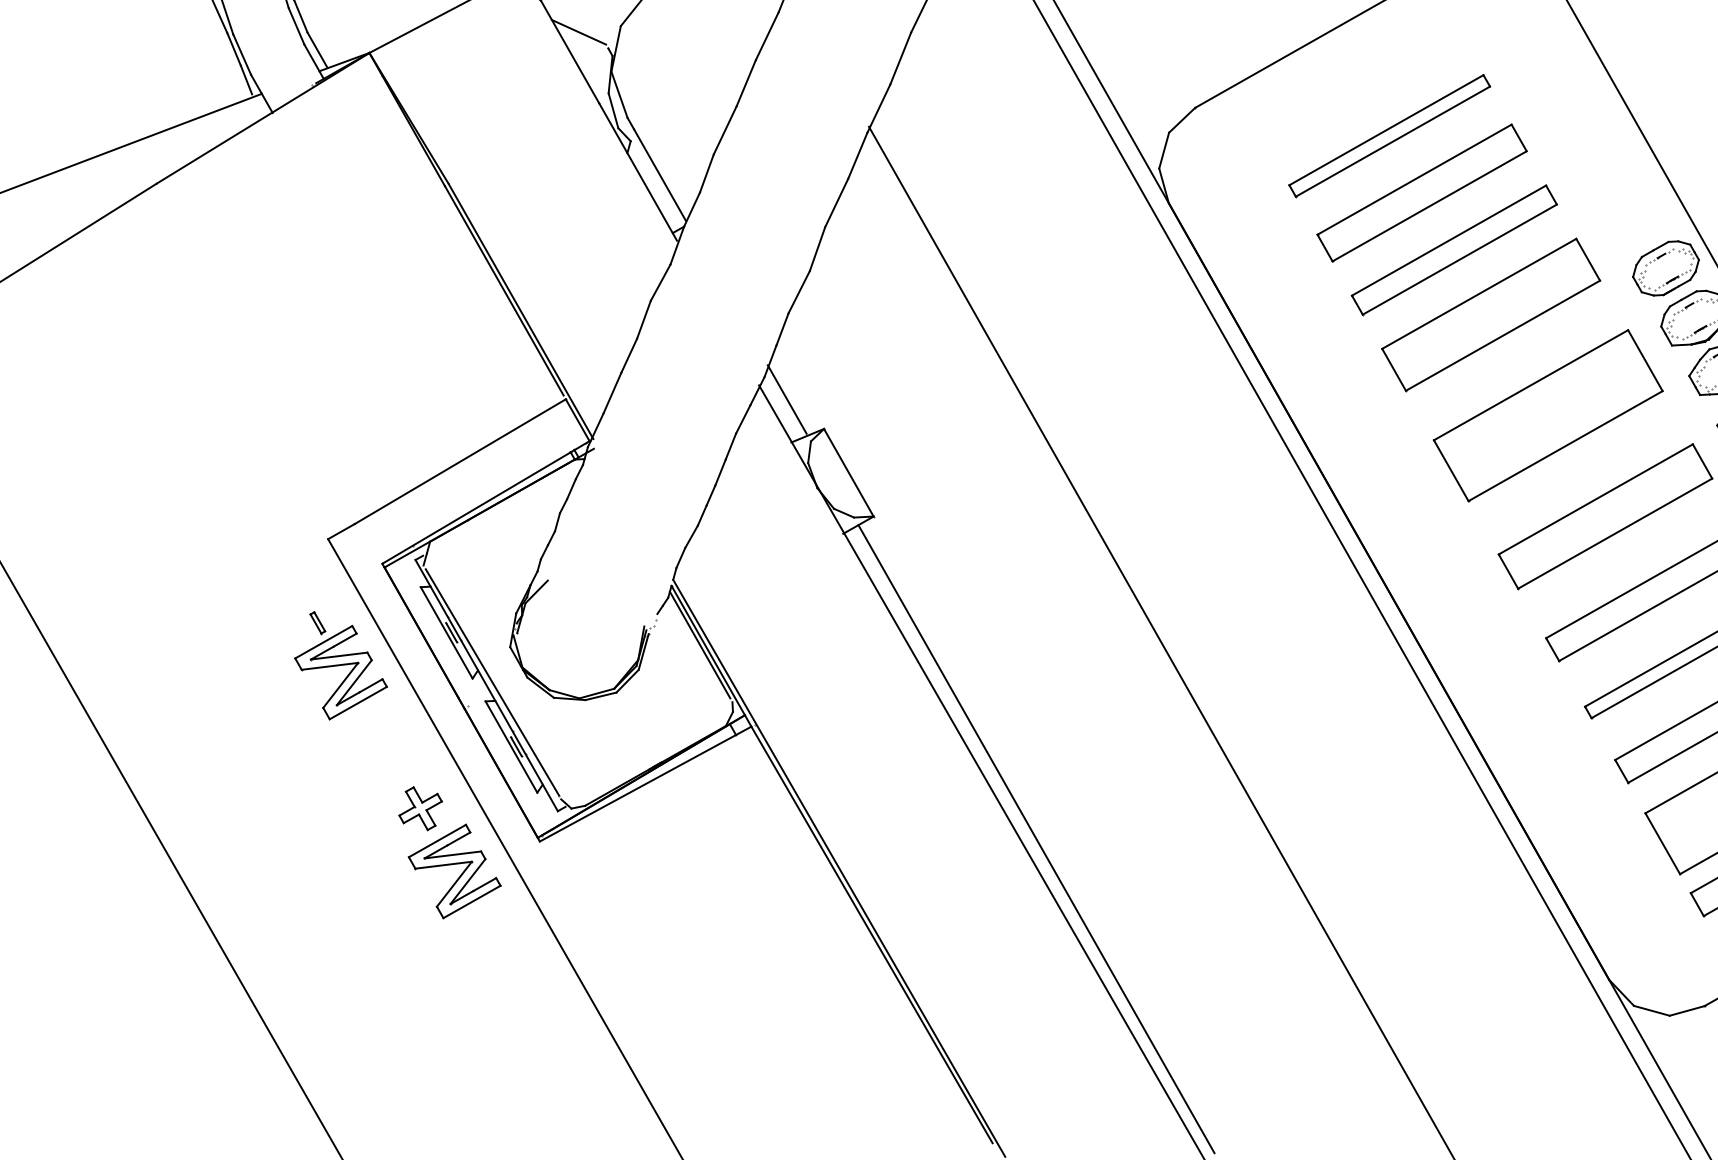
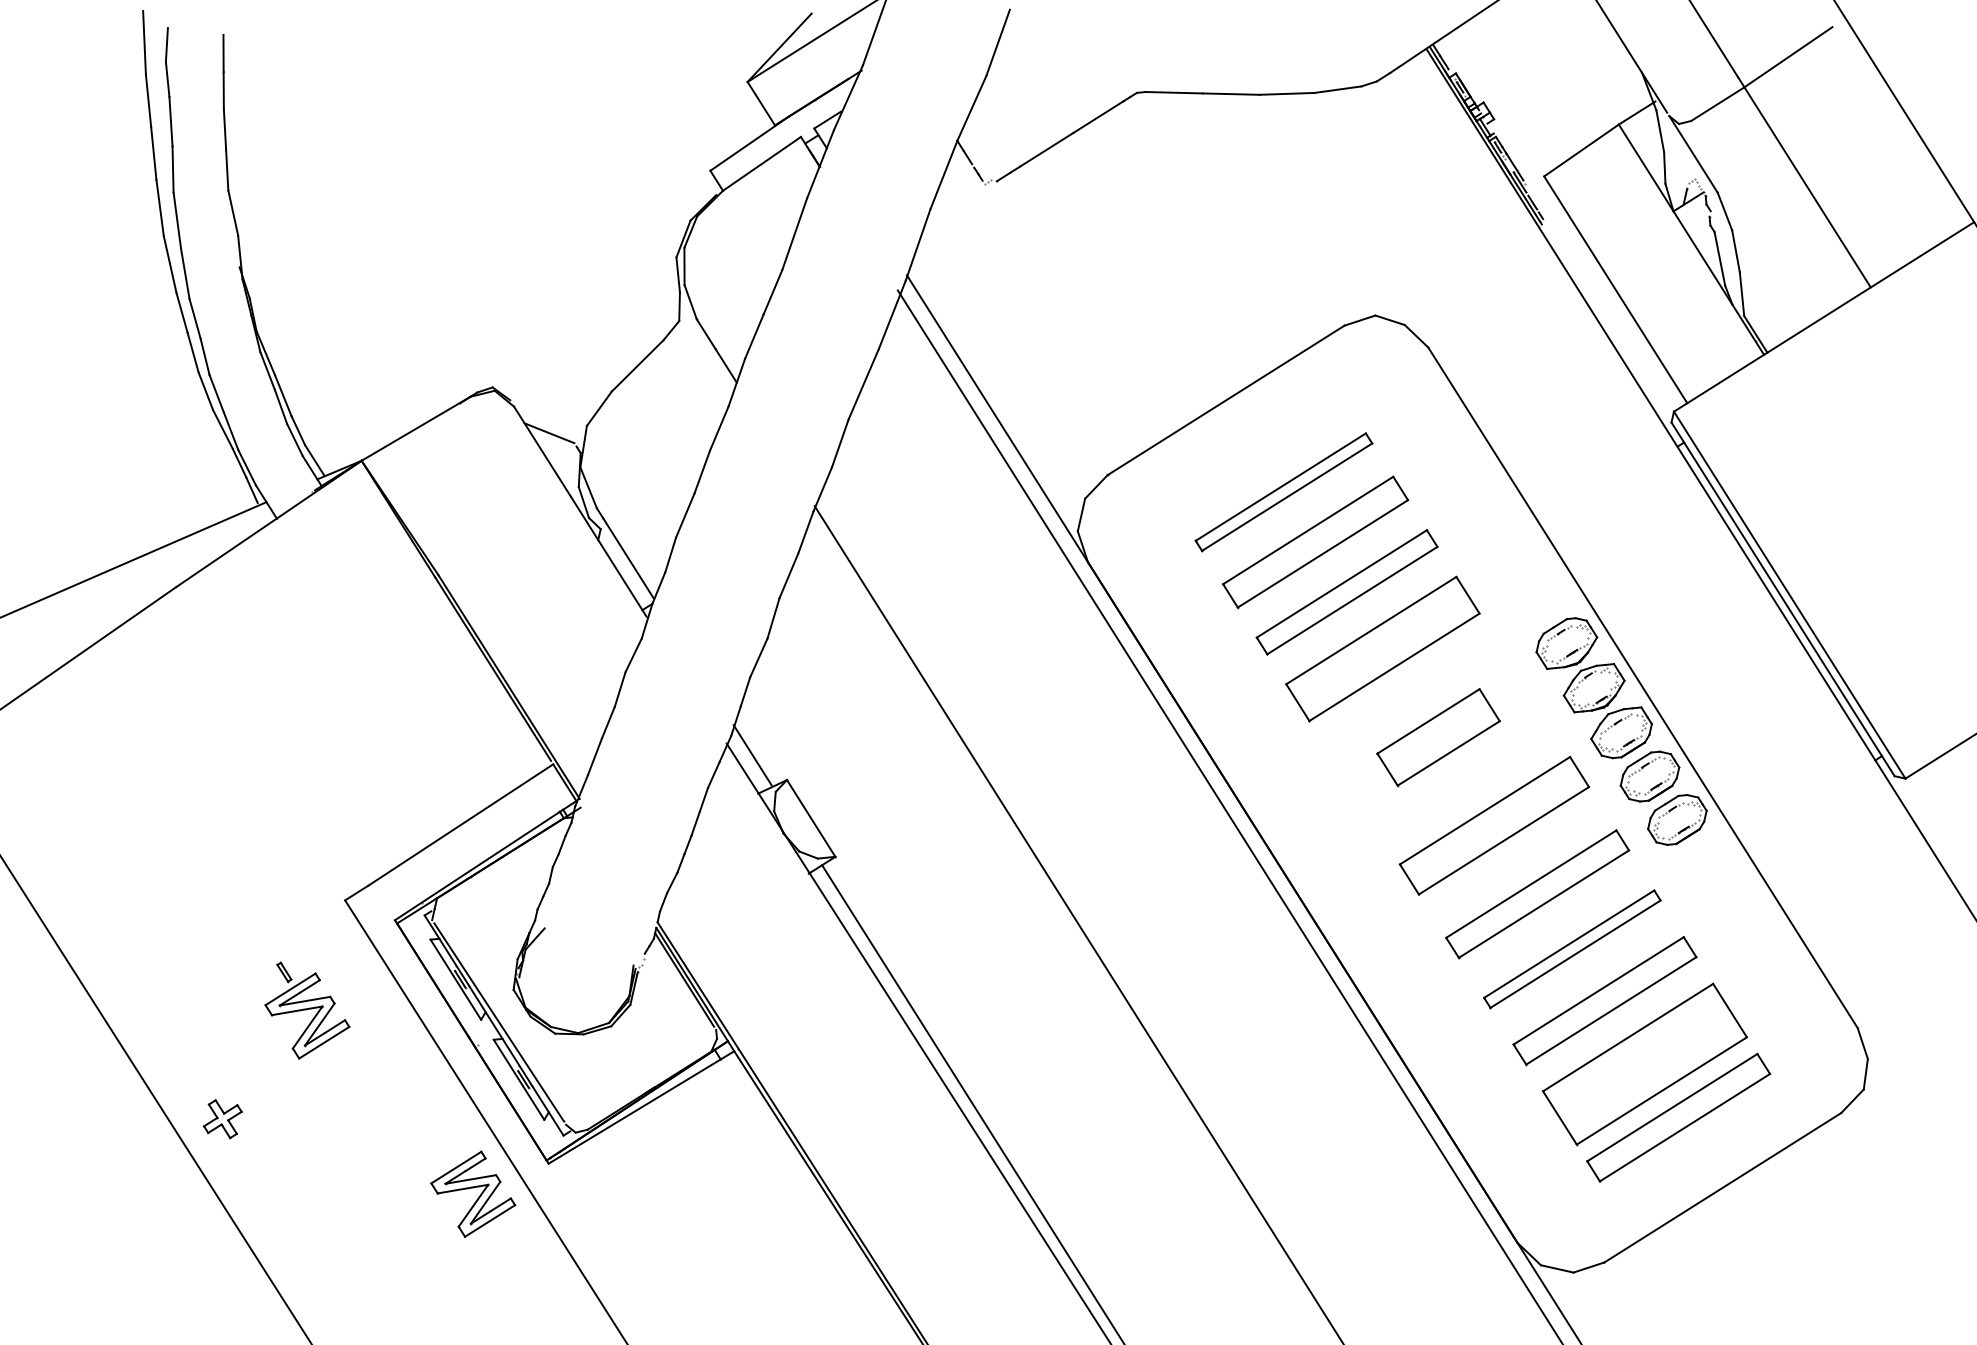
part: (1666, 268) -> (1538, 599), removed
part: (1548, 415) -> (1438, 737), size x0.6
part: (341, 666) -> (307, 1010), moved
part: (420, 809) -> (222, 1119), moved

